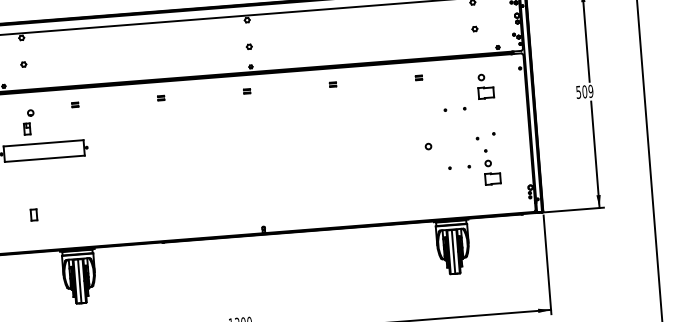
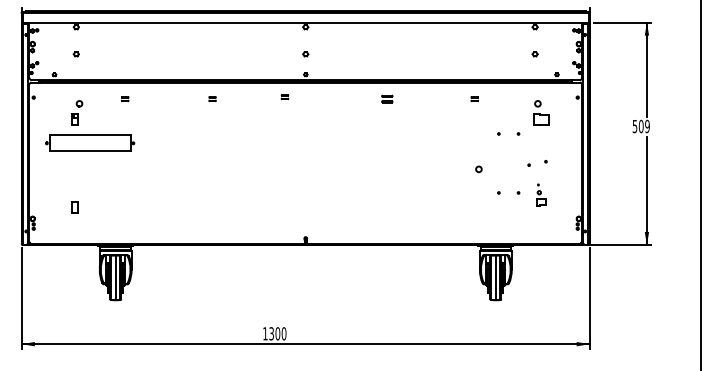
part: (333, 84) -> (387, 99), size x1.6
part: (246, 91) -> (284, 97), moved
part: (492, 166) -> (541, 194), size x0.6

